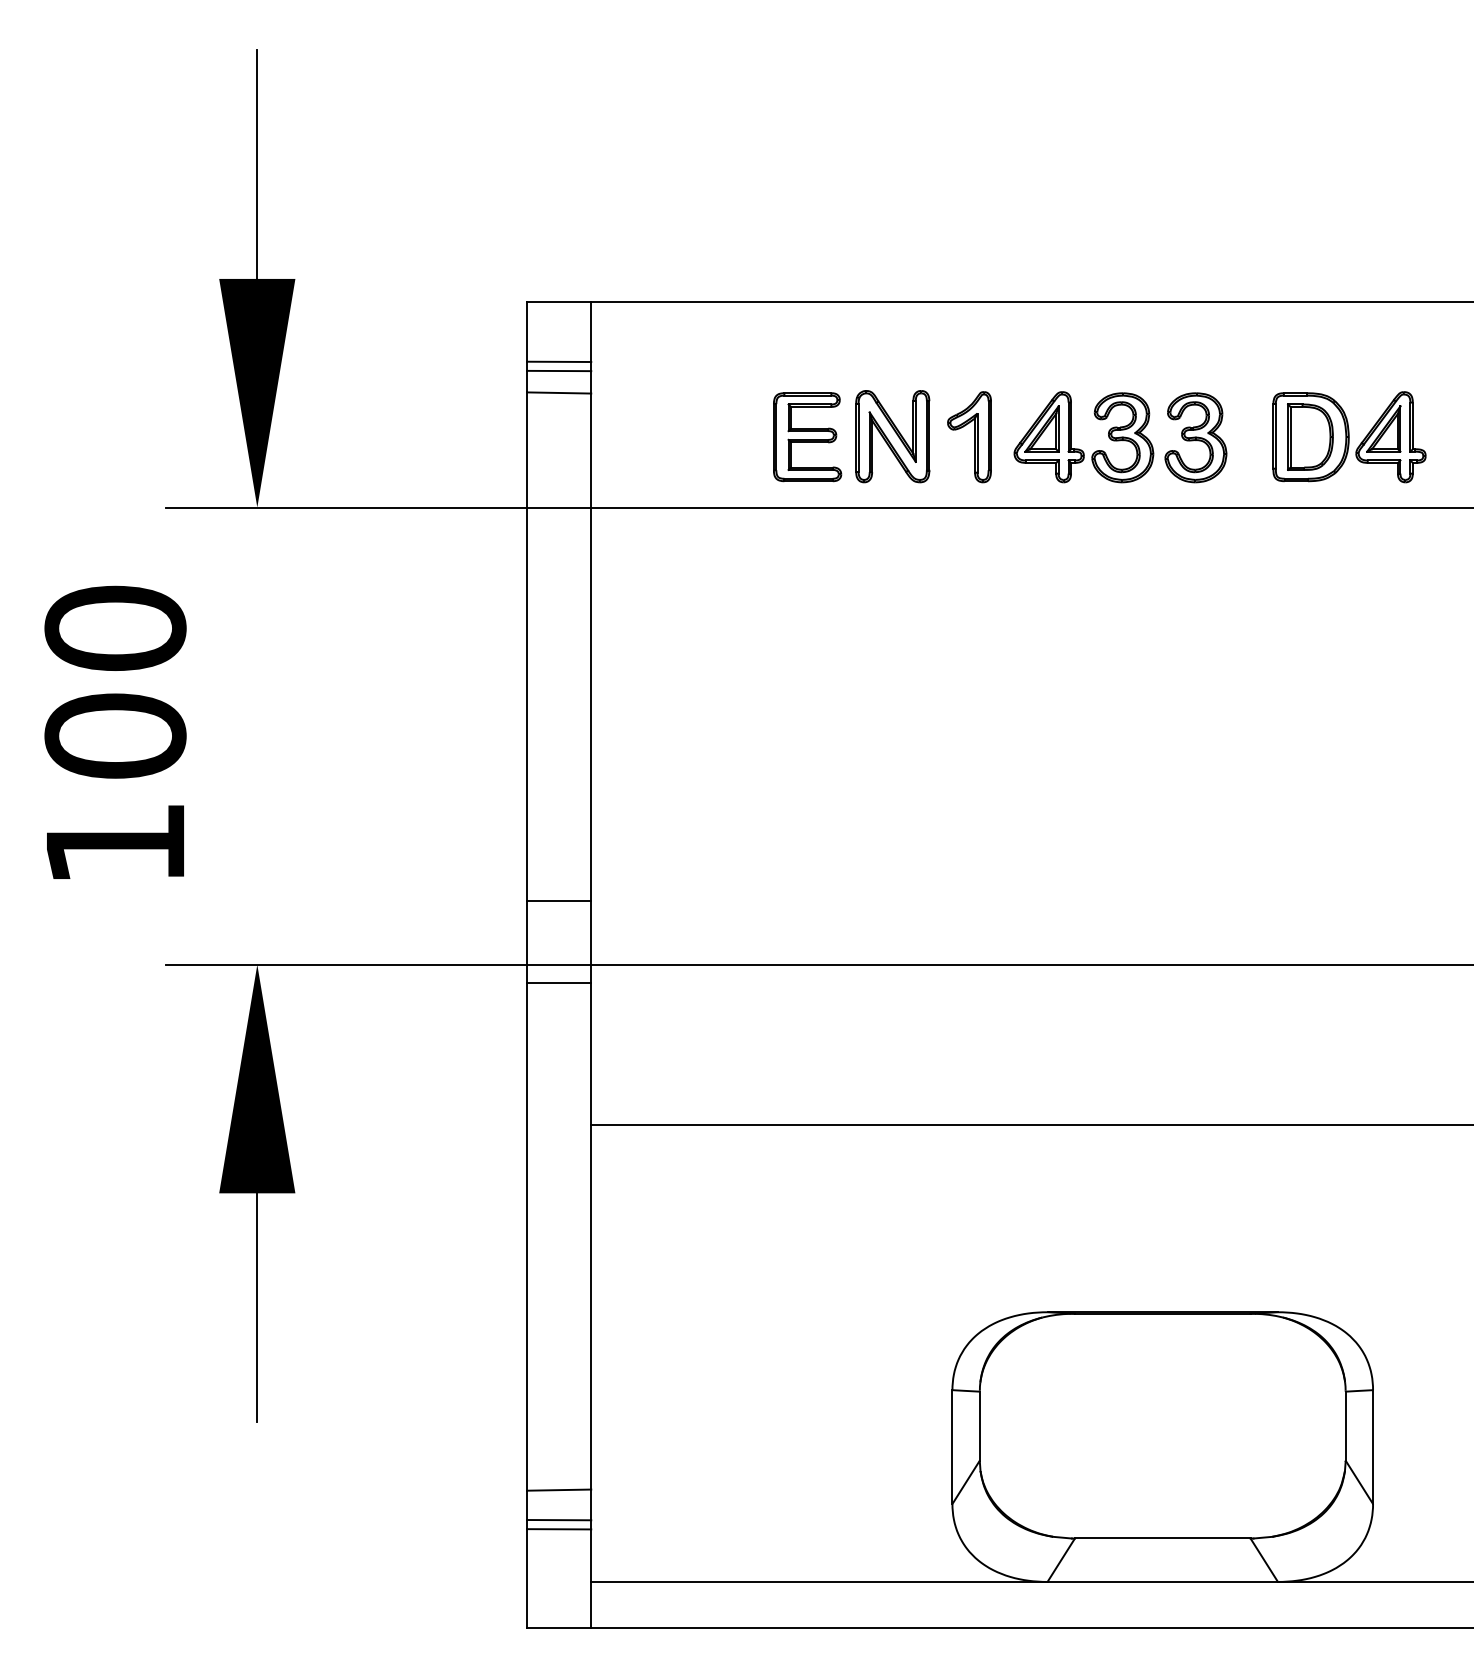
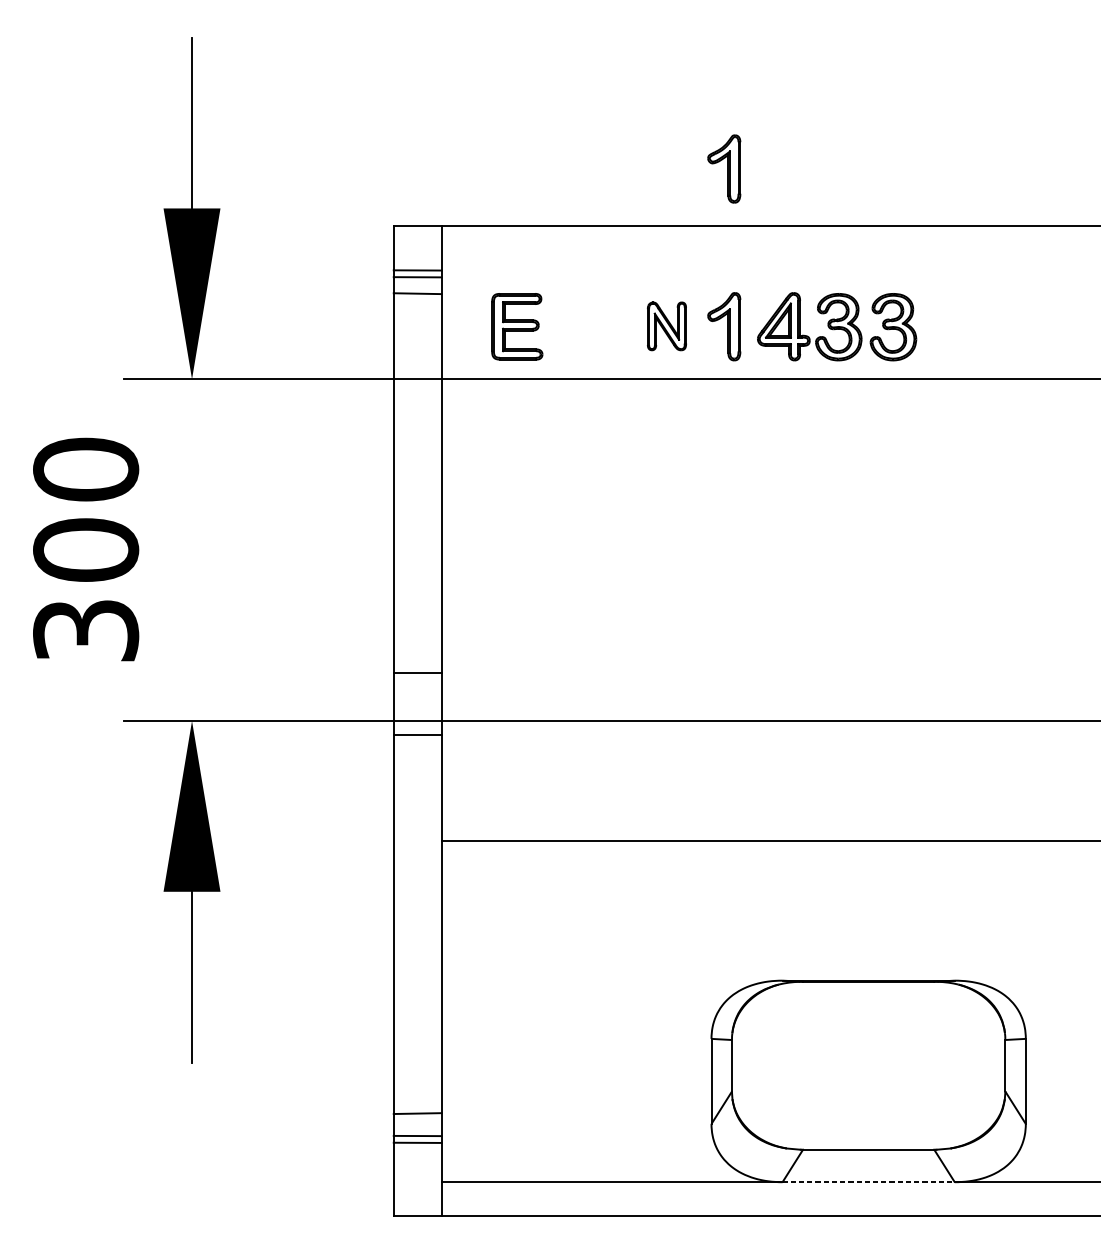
part: (969, 226) -> (724, 169), added
part: (892, 436) -> (666, 326), size x0.7
part: (807, 437) -> (517, 326), moved
part: (1349, 437) -> (1008, 326), removed
text: (115, 843) -> (86, 630), 100 -> 300
line: (1163, 1581) -> (869, 1181), solid -> dashed

